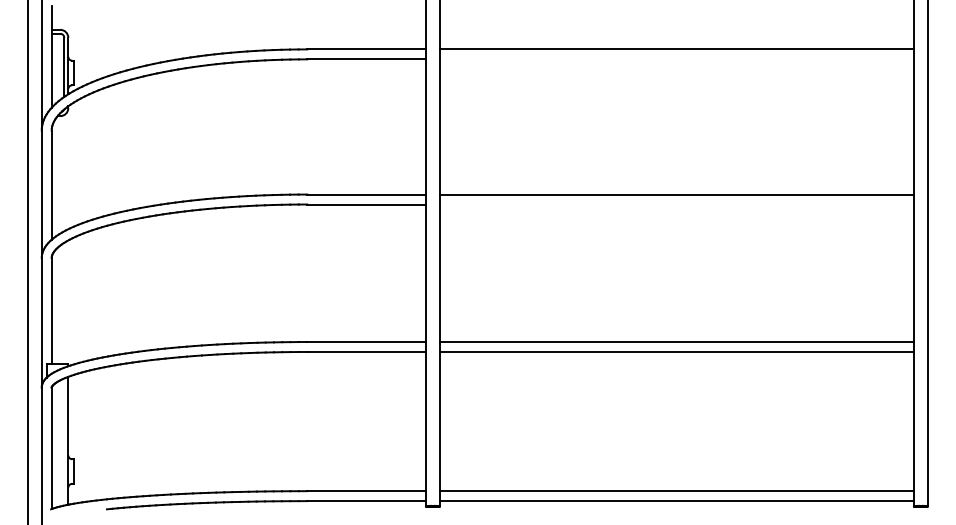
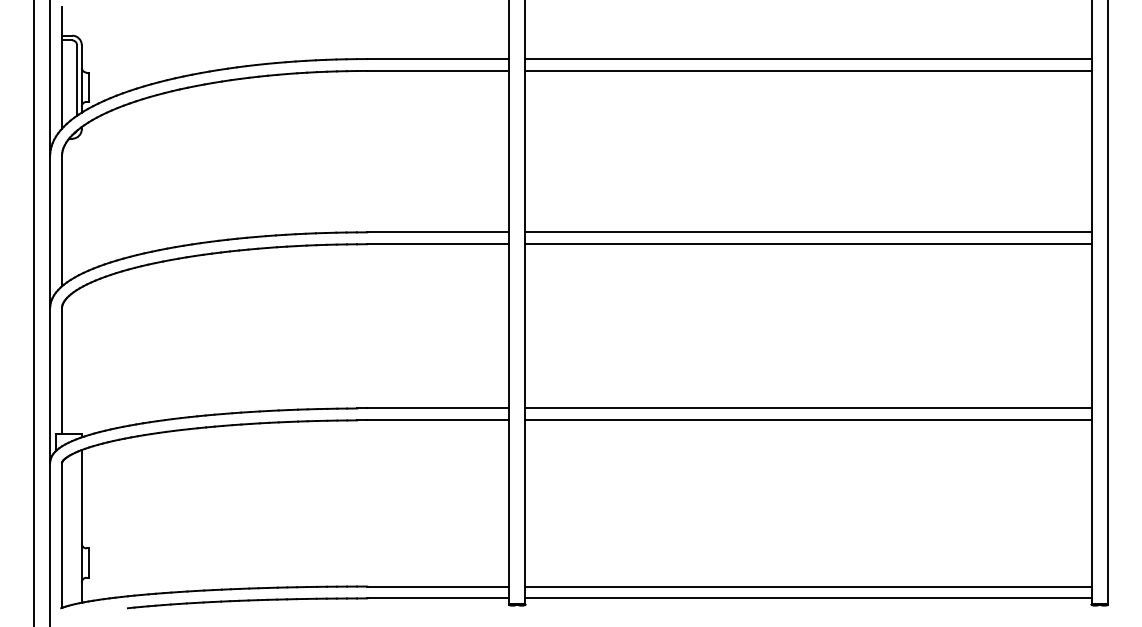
line: (676, 58) -> (808, 70), added
line: (676, 204) -> (808, 244), added

